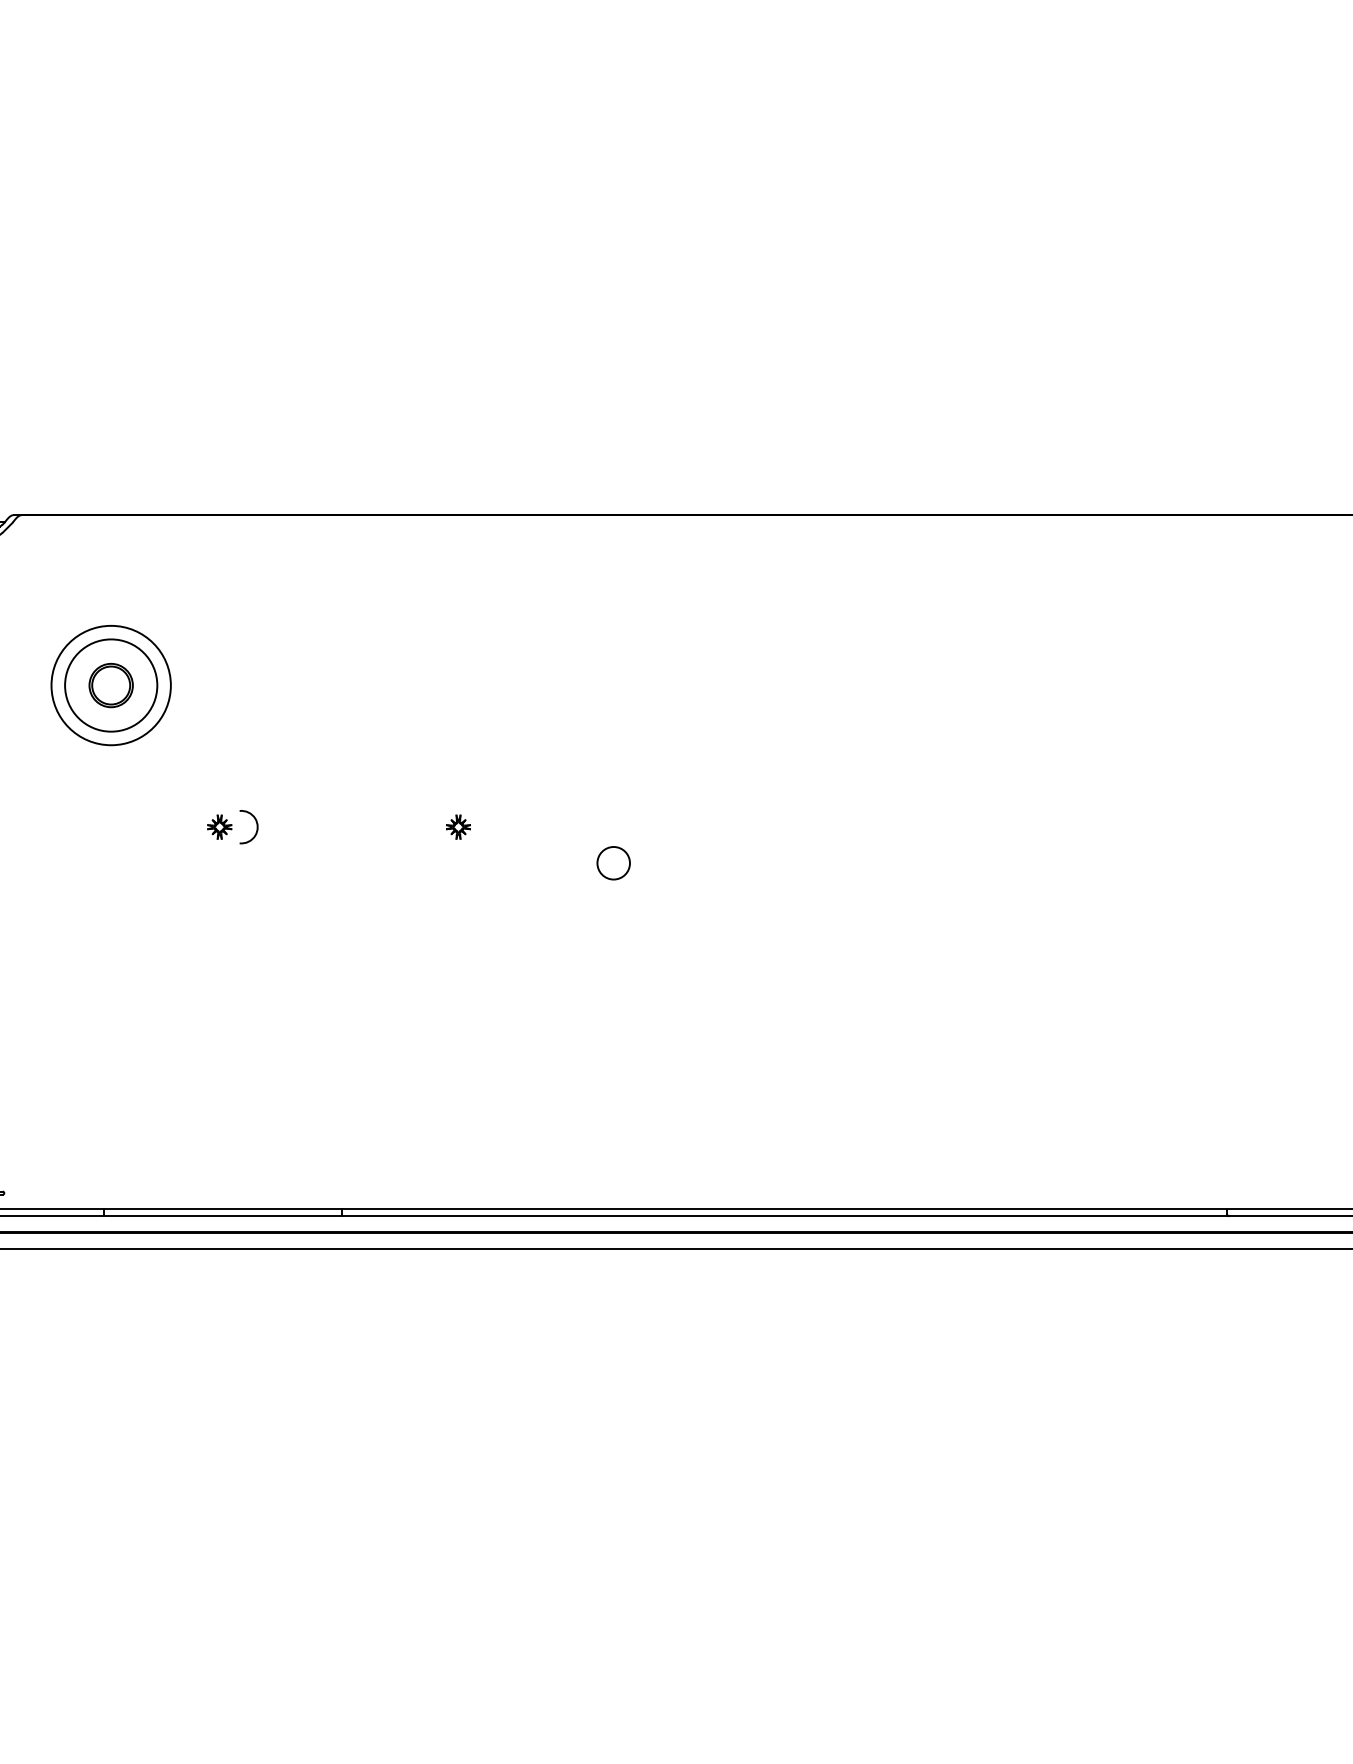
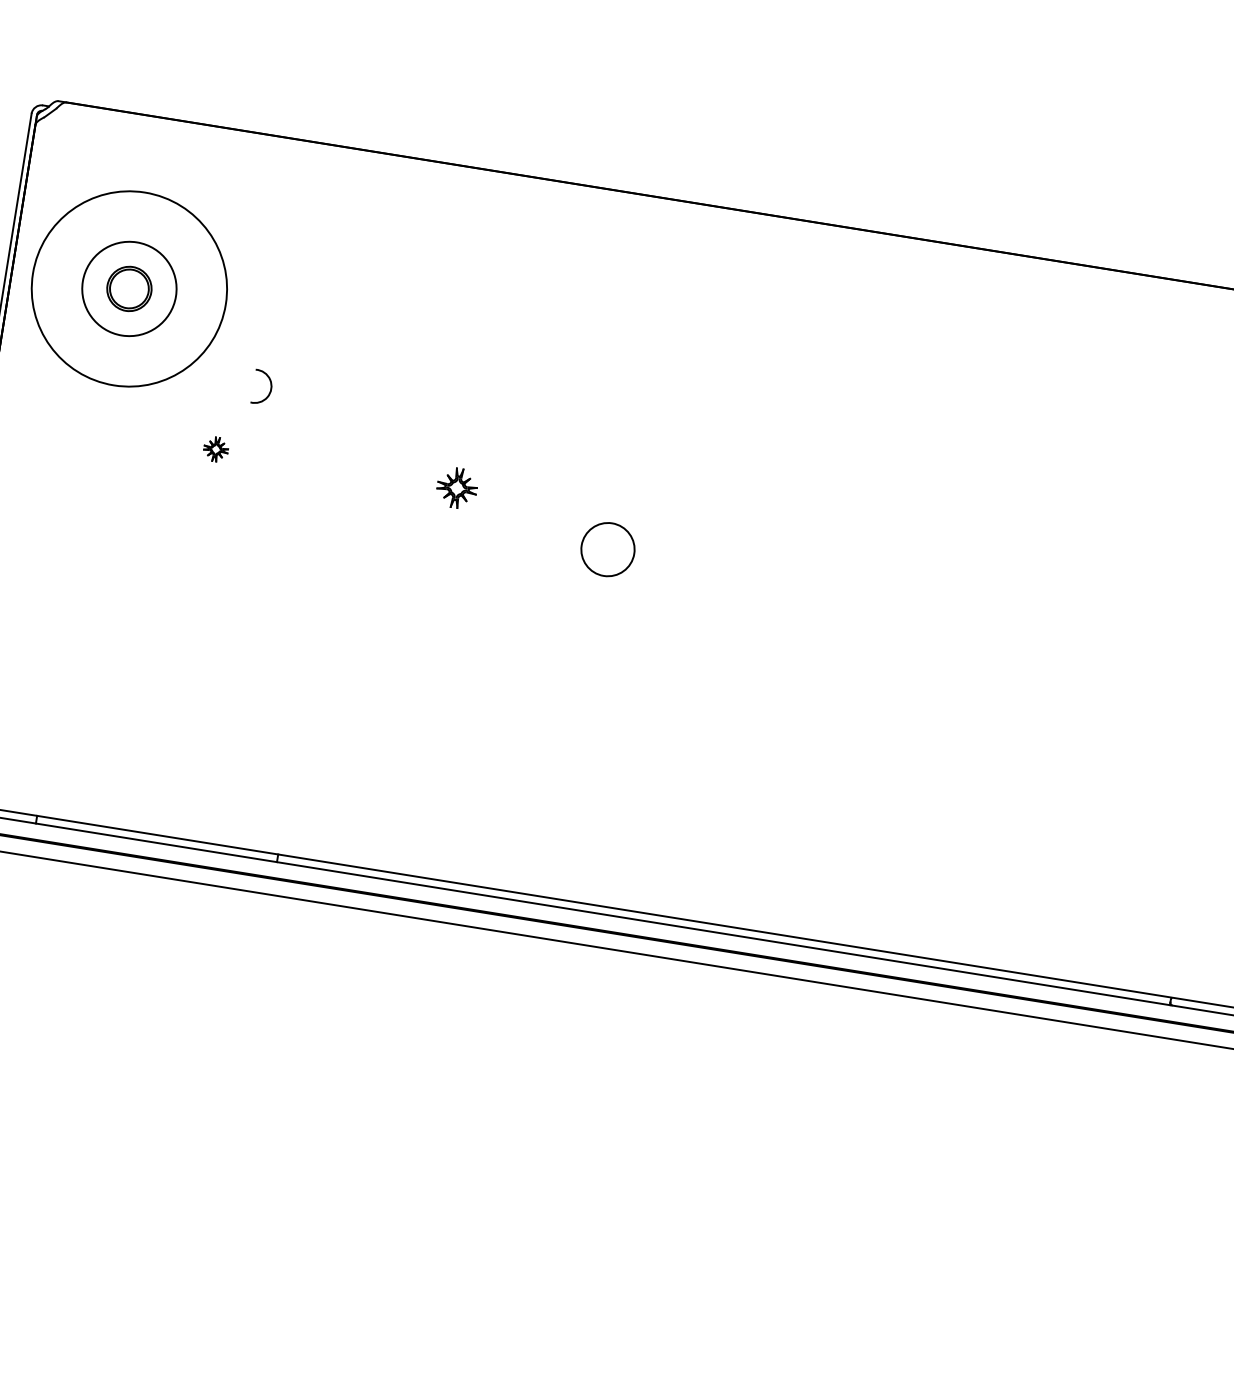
circle: (110, 685) -> (128, 288), size x1.6
part: (458, 826) -> (457, 487), size x1.6
arc: (256, 827) -> (270, 389), moved
circle: (613, 863) -> (607, 549), size x1.6

